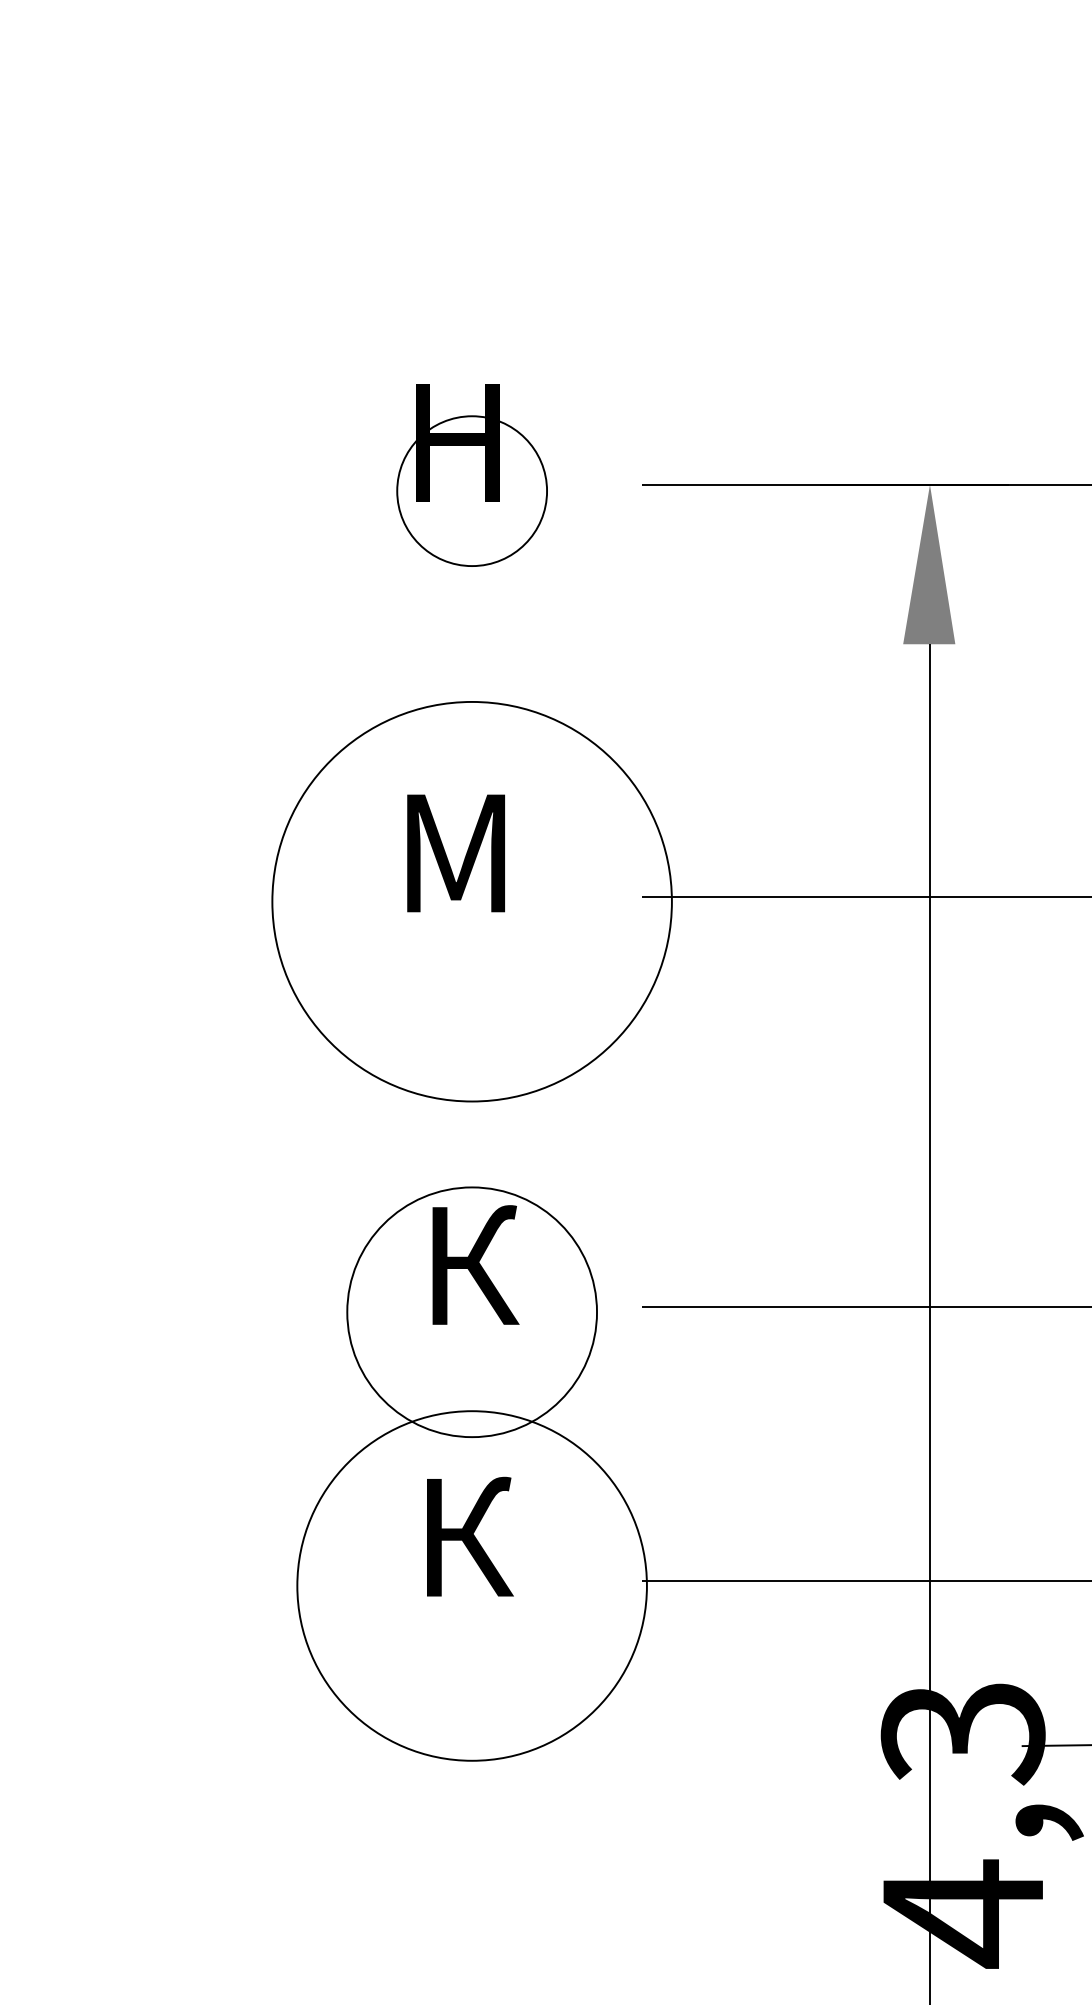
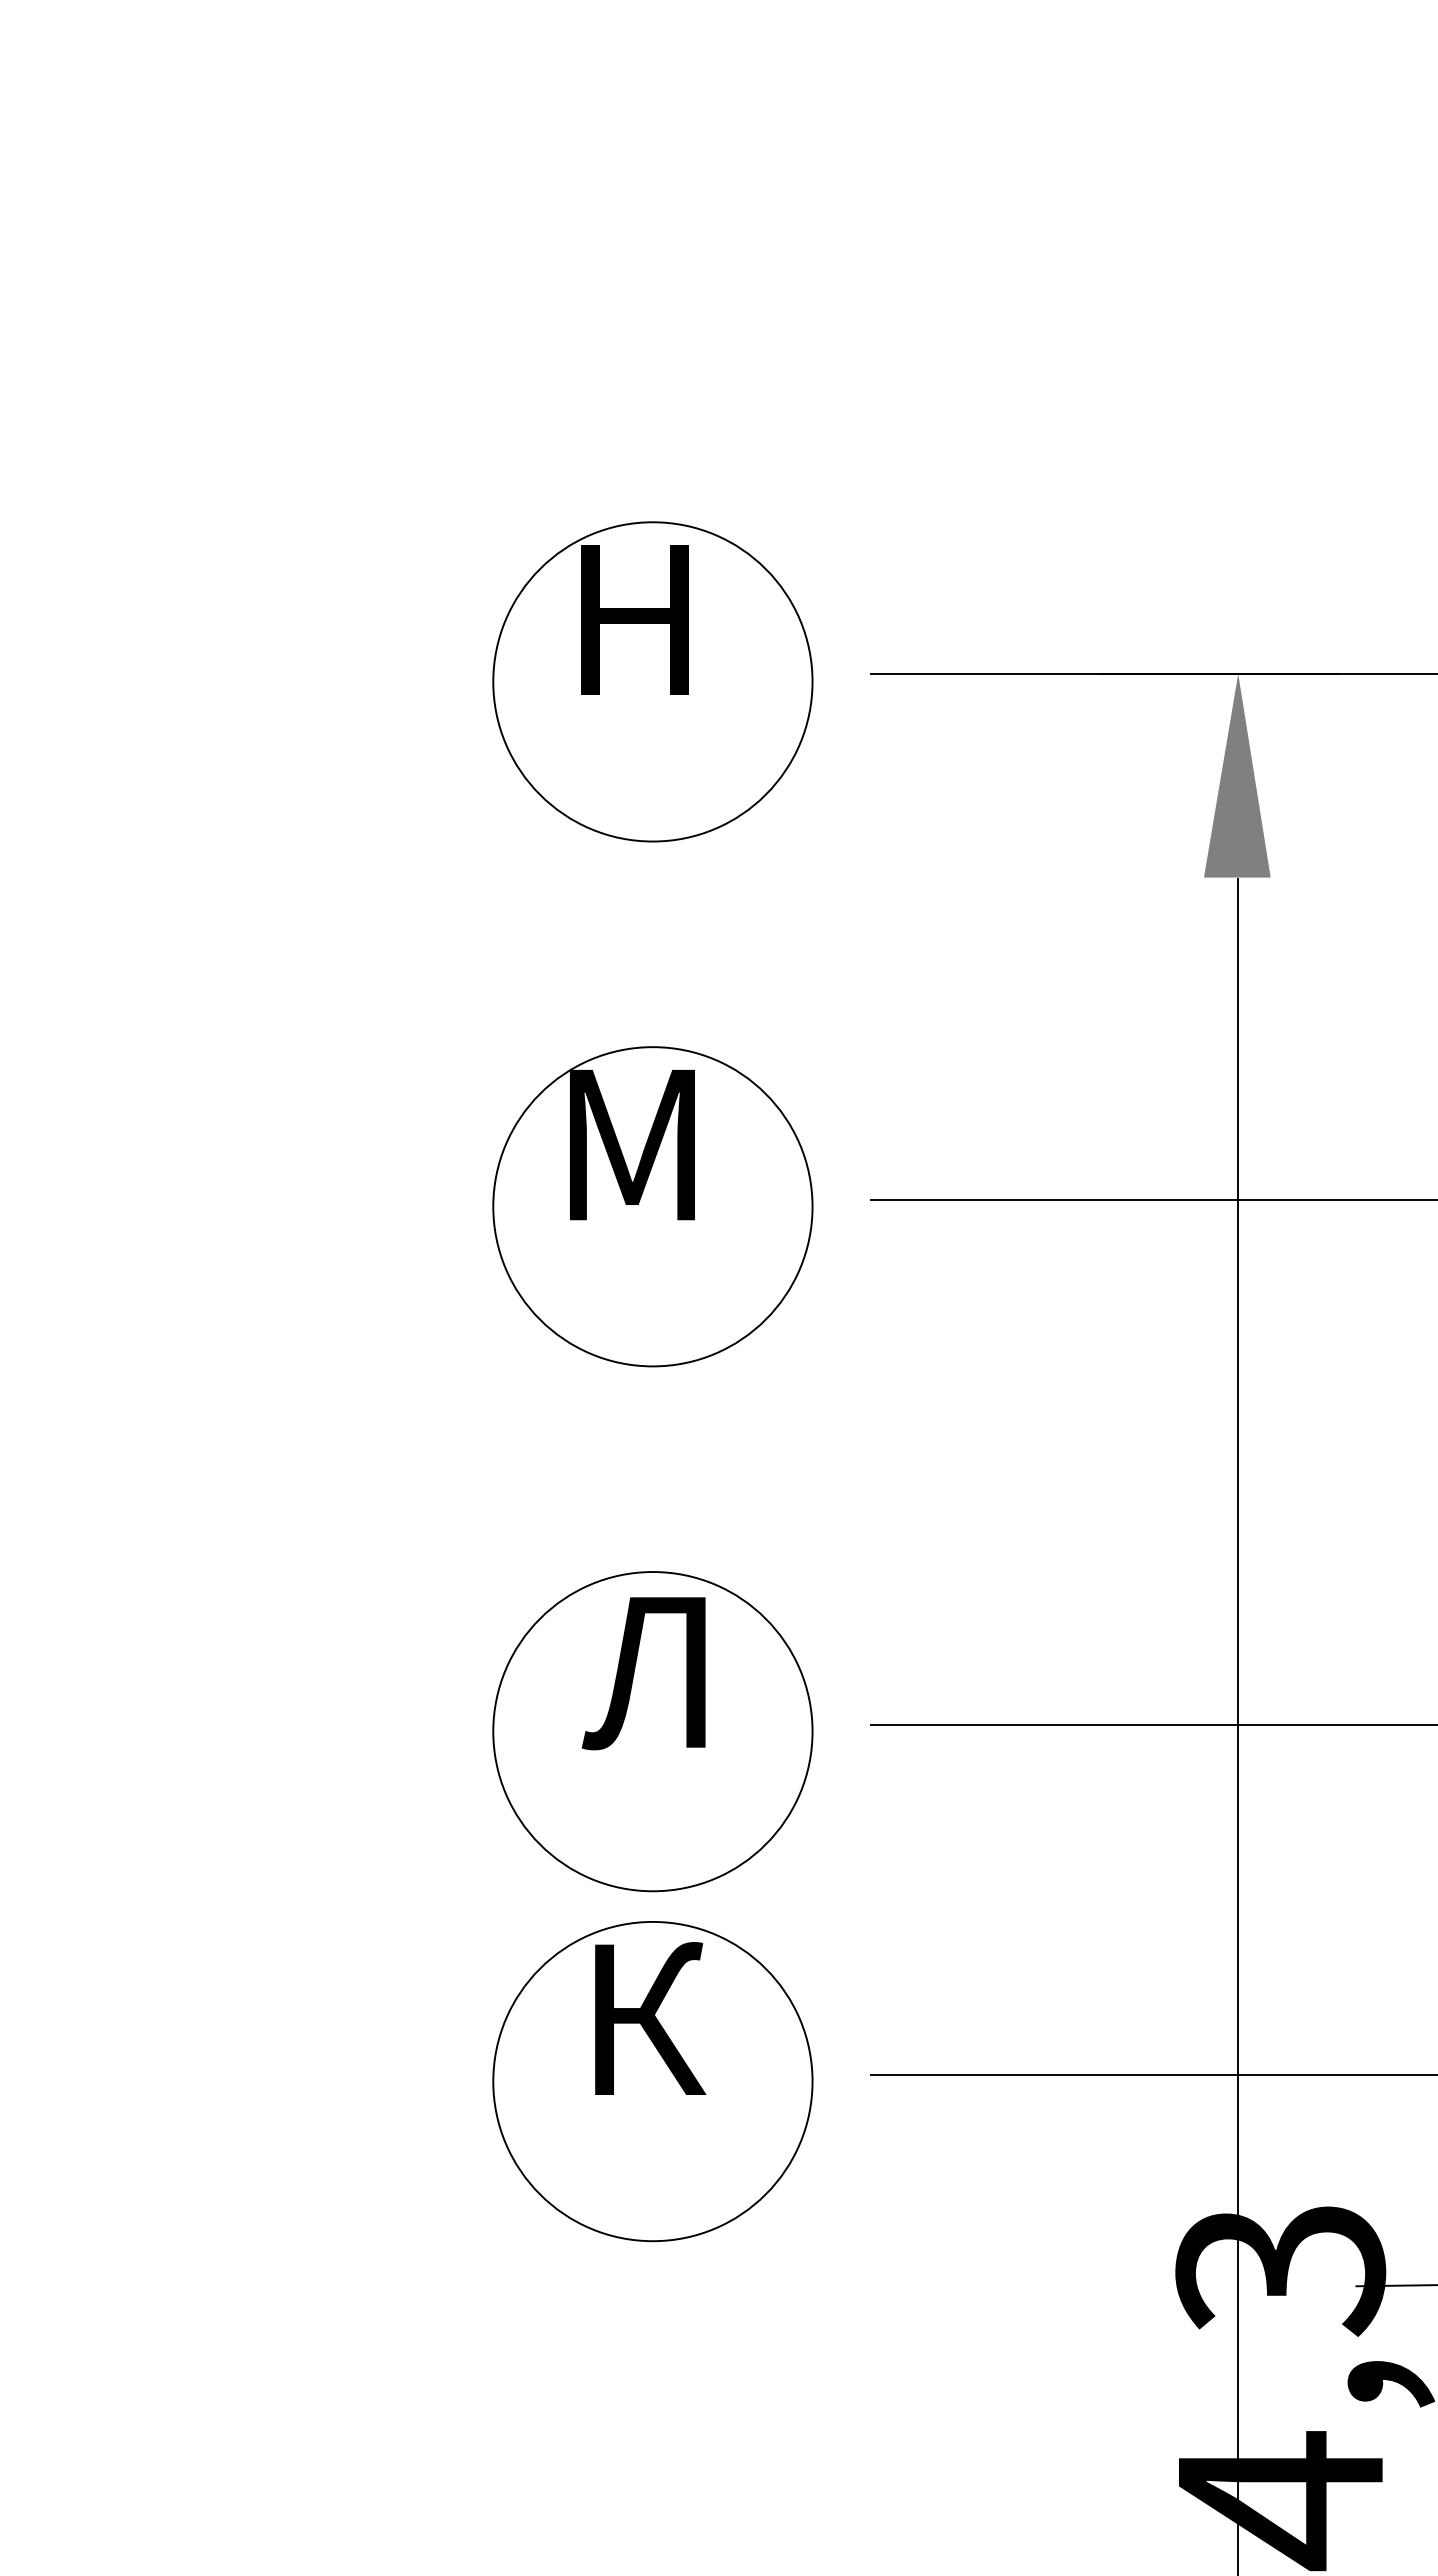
circle: (471, 490) -> (652, 681), size x1.67
circle: (471, 901) -> (652, 1206), size x0.62
text: (467, 1266) -> (647, 1672), К -> Л
circle: (471, 1585) -> (652, 2081), size x0.71

